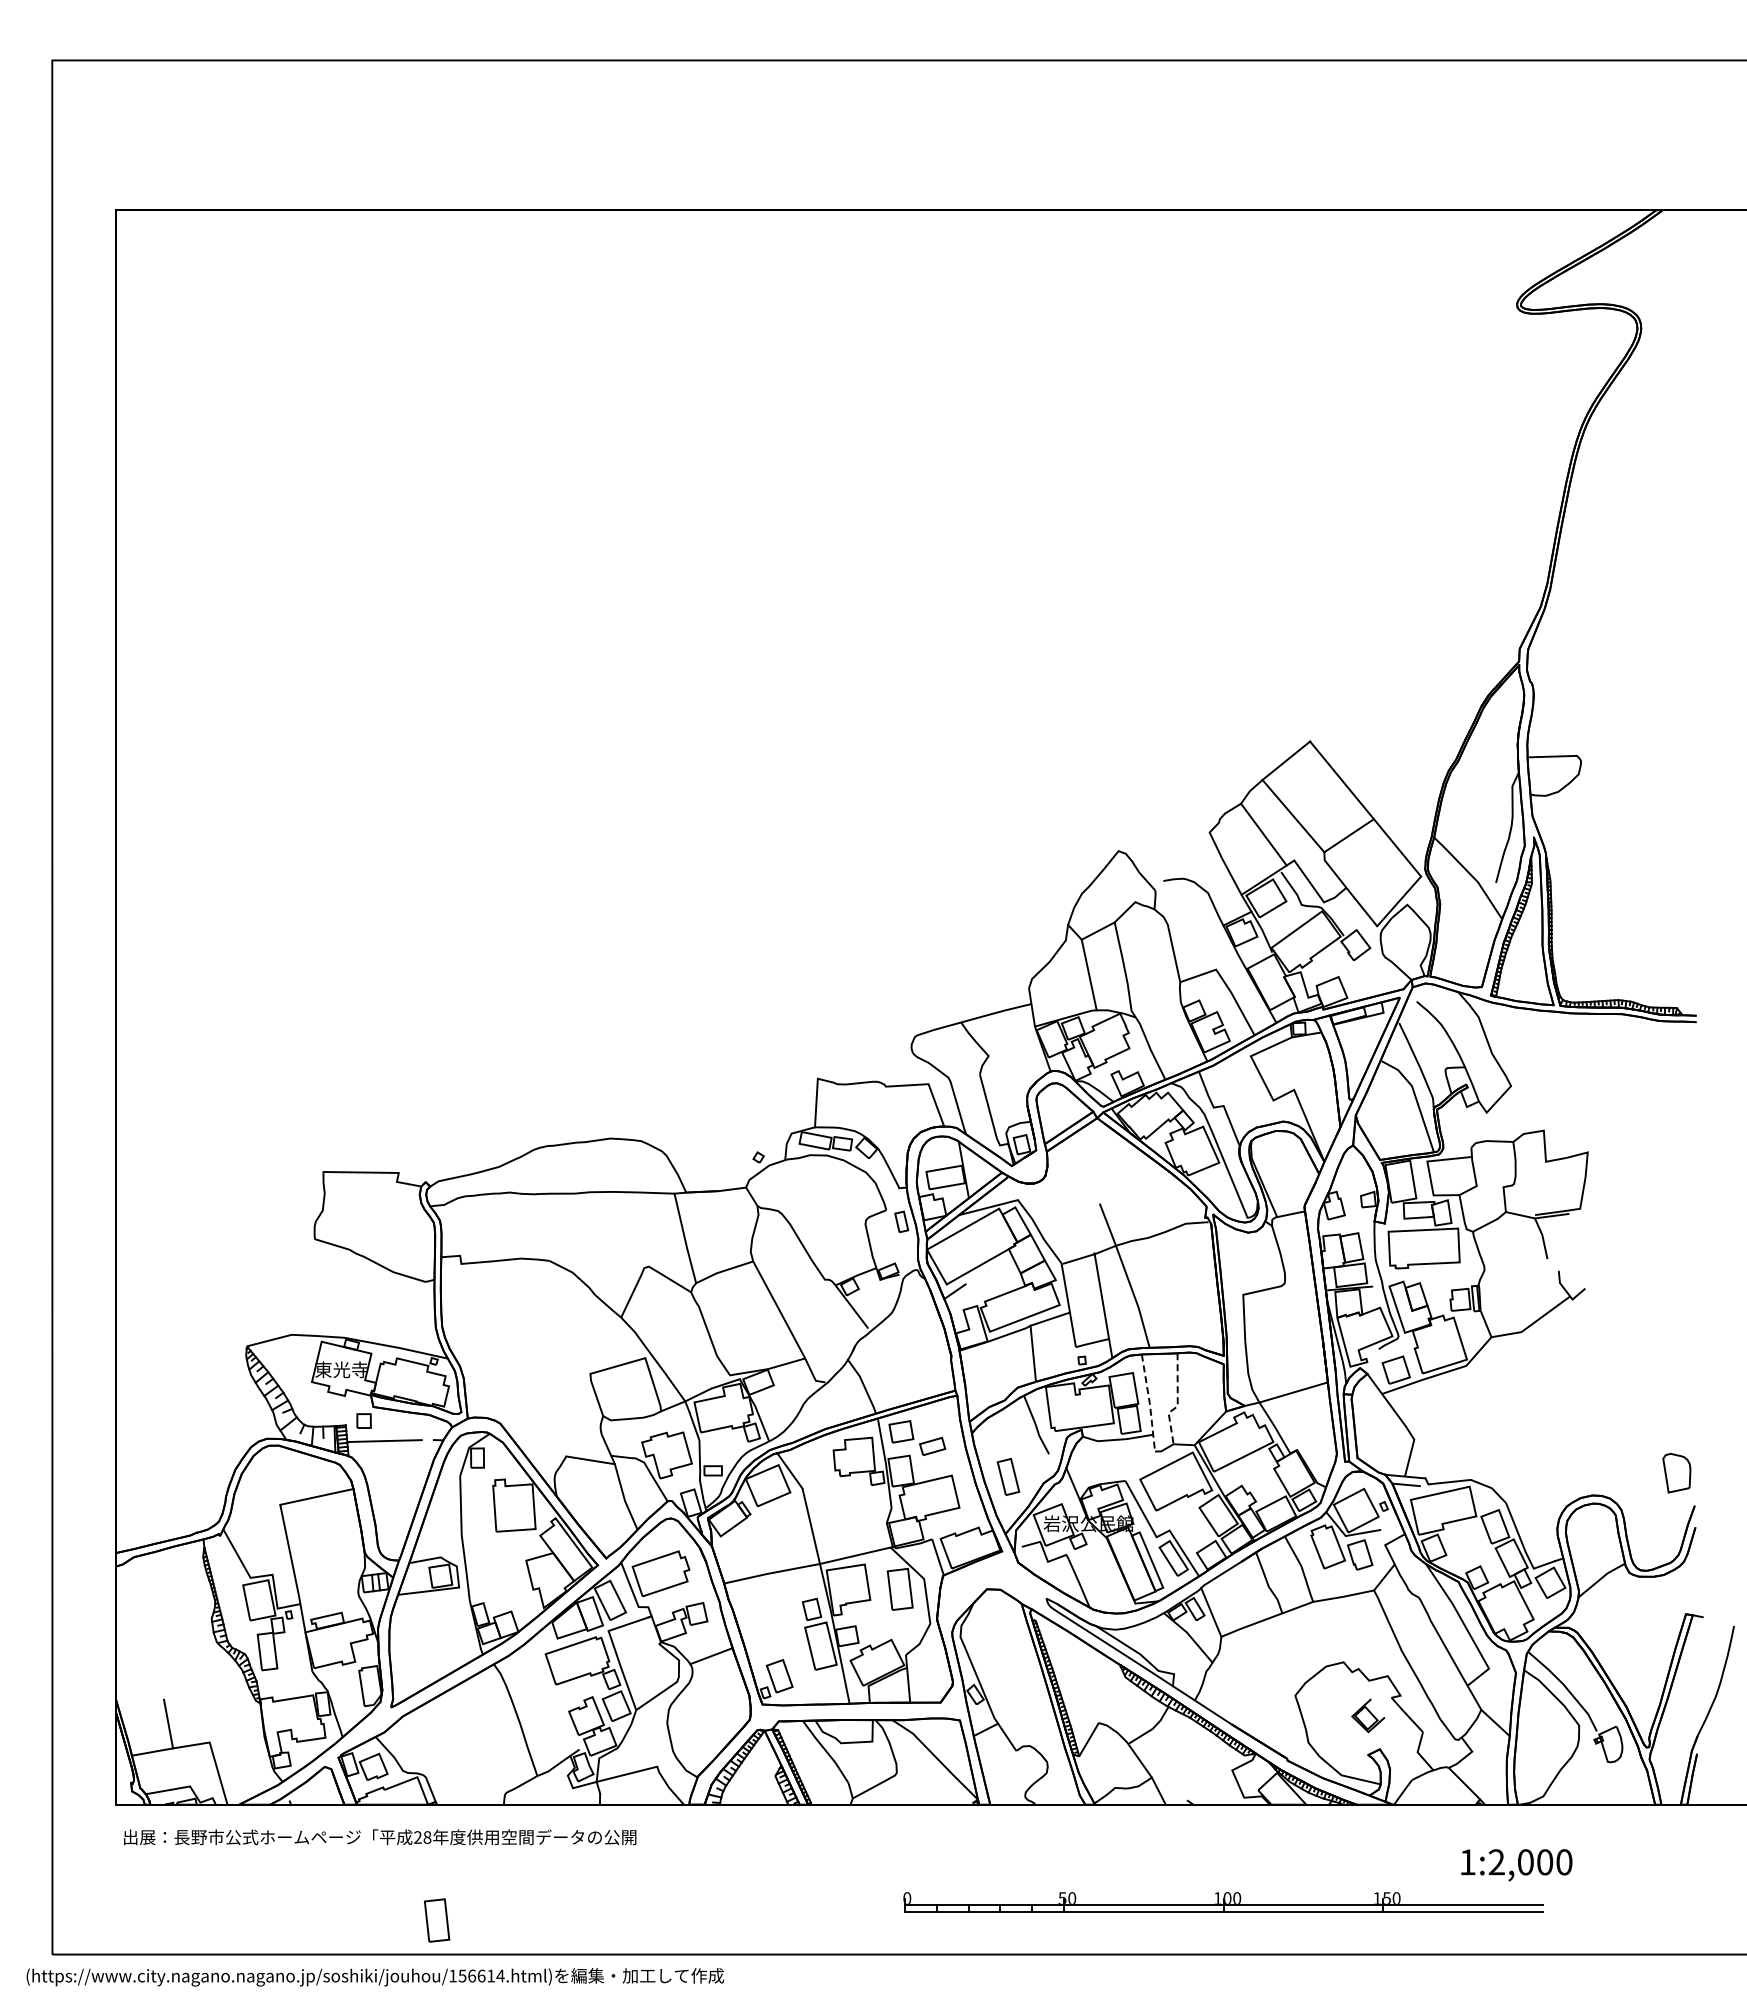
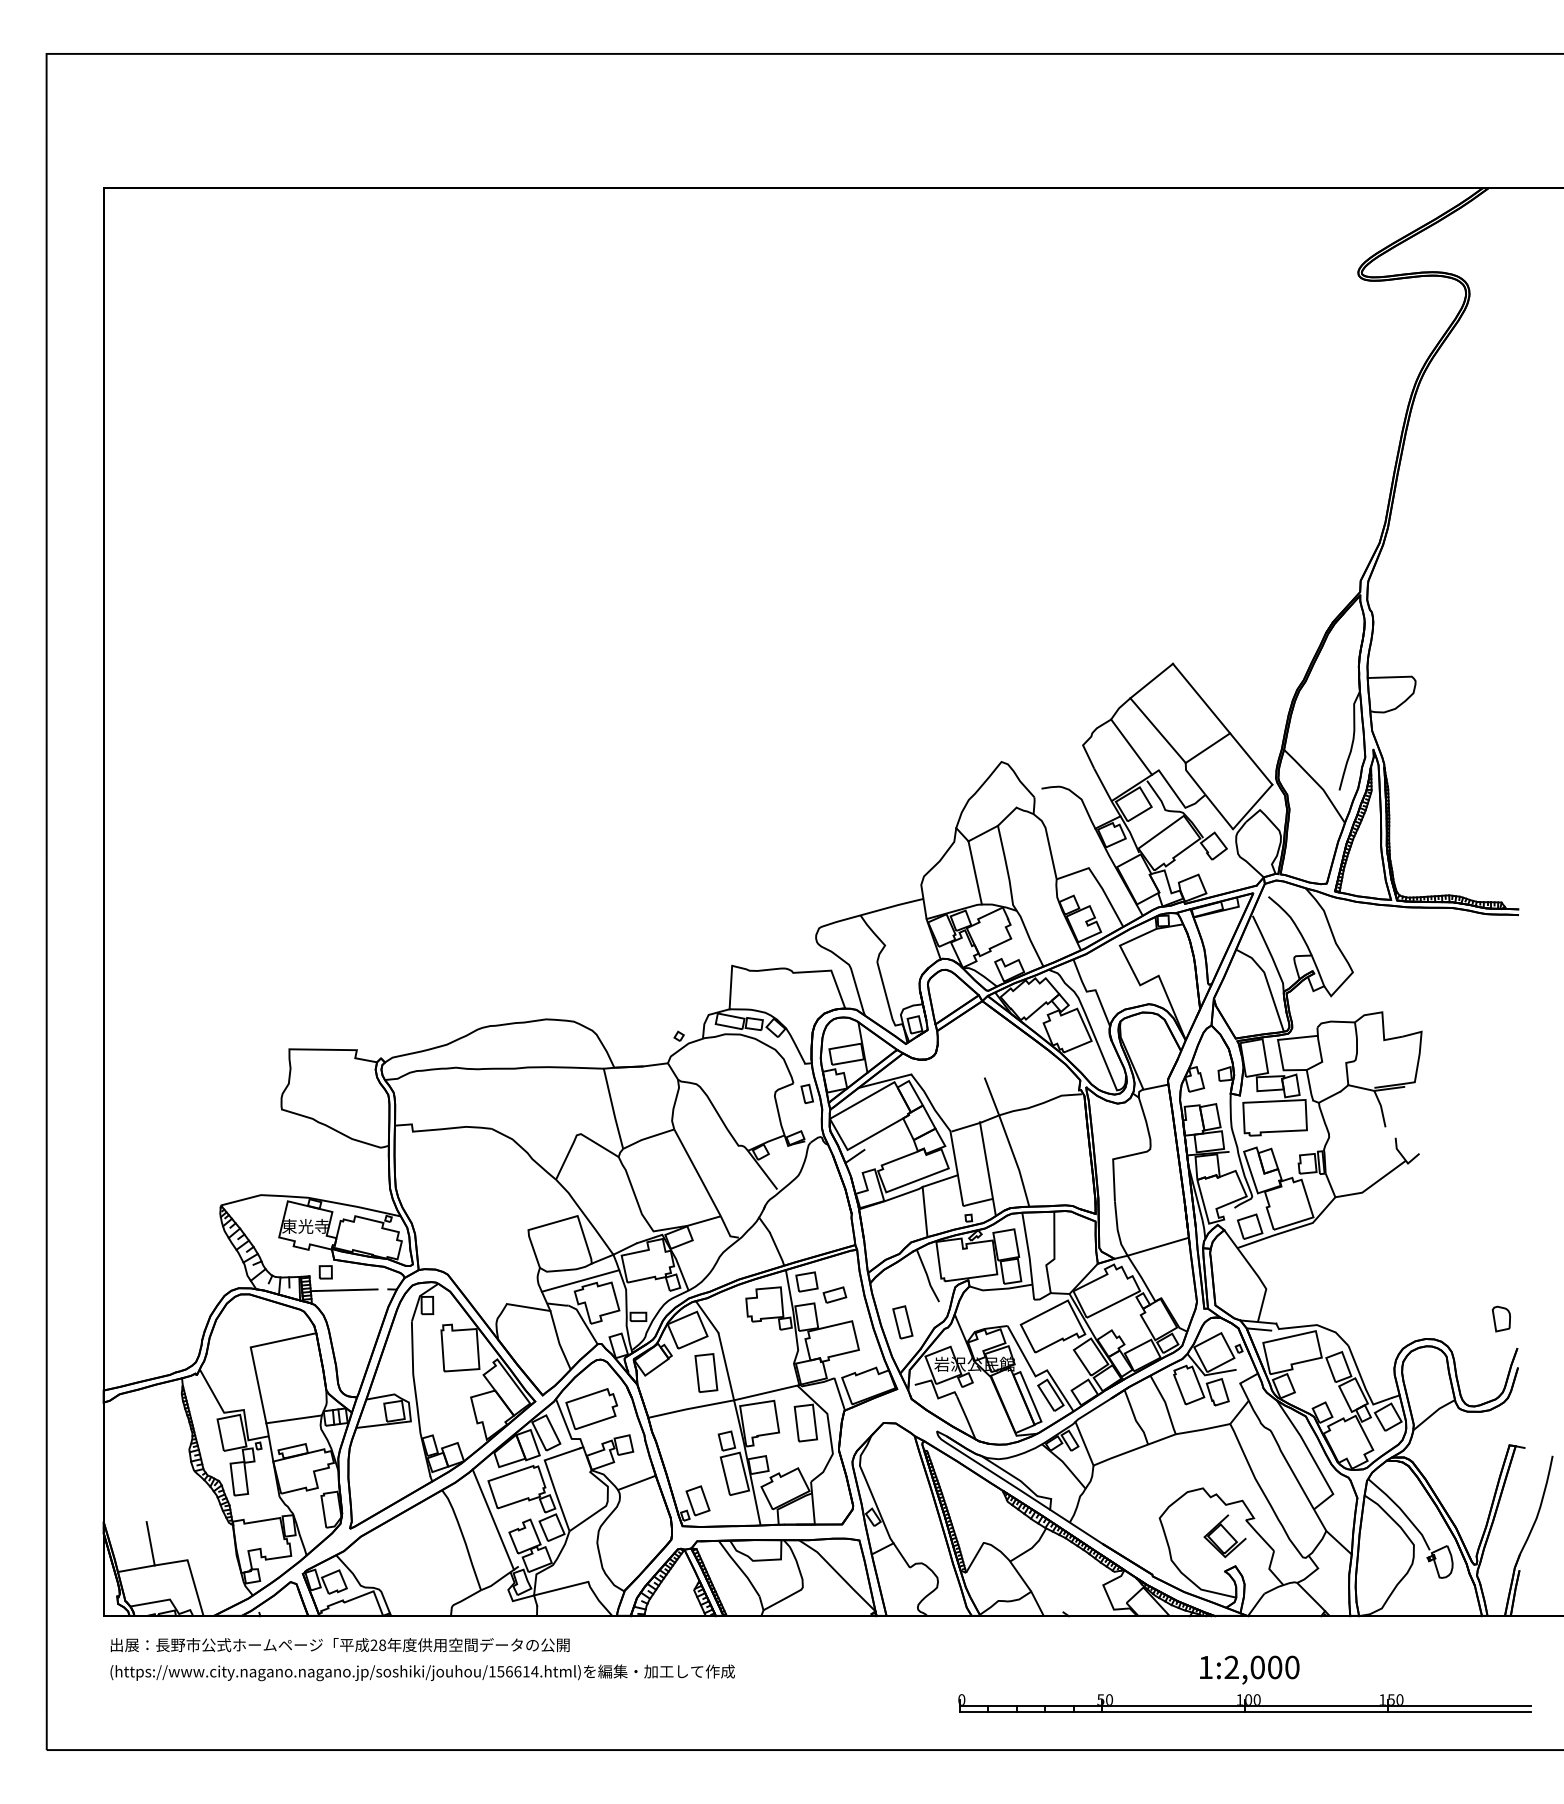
line: (1149, 1403) -> (1029, 1256), dashed -> solid
line: (1177, 1403) -> (1054, 1256), dashed -> solid
line: (648, 1430) -> (580, 1280), added
part: (1676, 1473) -> (1501, 1319), size x0.71
line: (328, 1584) -> (293, 1418), added
line: (551, 1697) -> (493, 1519), added
part: (1368, 1715) -> (1225, 1536), size x1.43
text: (1516, 1865) -> (1249, 1670), moved
part: (1223, 1902) -> (1244, 1703), moved
part: (437, 1920) -> (706, 1373), moved
text: (374, 1977) -> (422, 1673), moved

